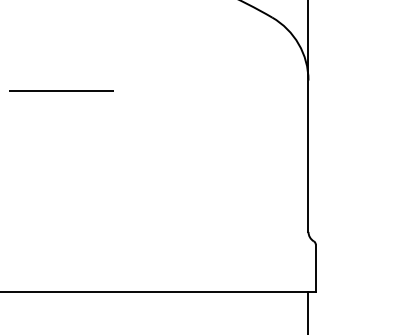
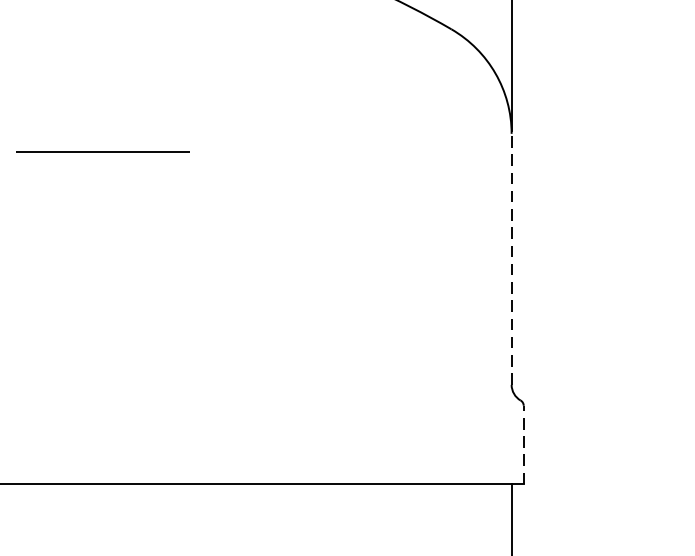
line: (308, 156) -> (511, 259), solid -> dashed
line: (315, 268) -> (523, 445), solid -> dashed

